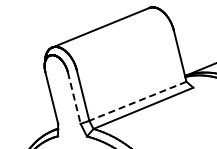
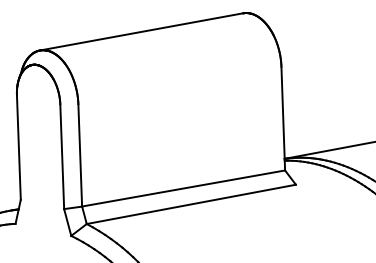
line: (74, 98) -> (62, 157), dashed -> solid
line: (137, 101) -> (182, 188), dashed -> solid

